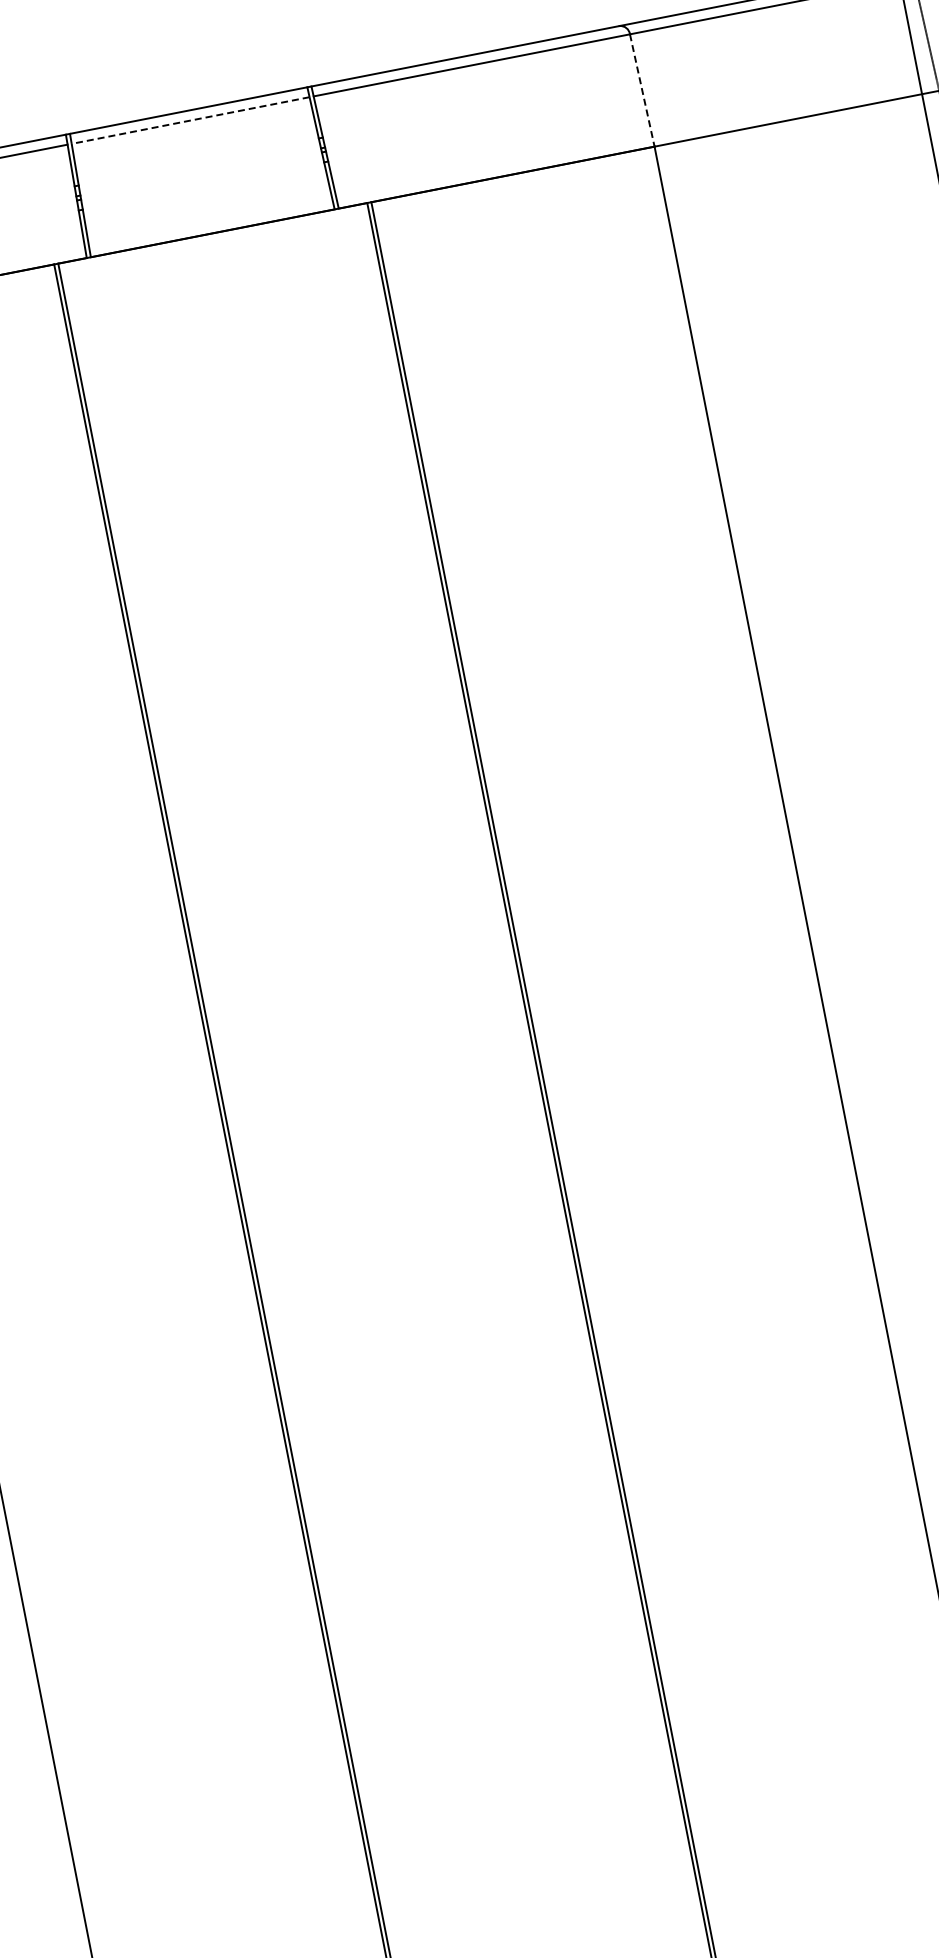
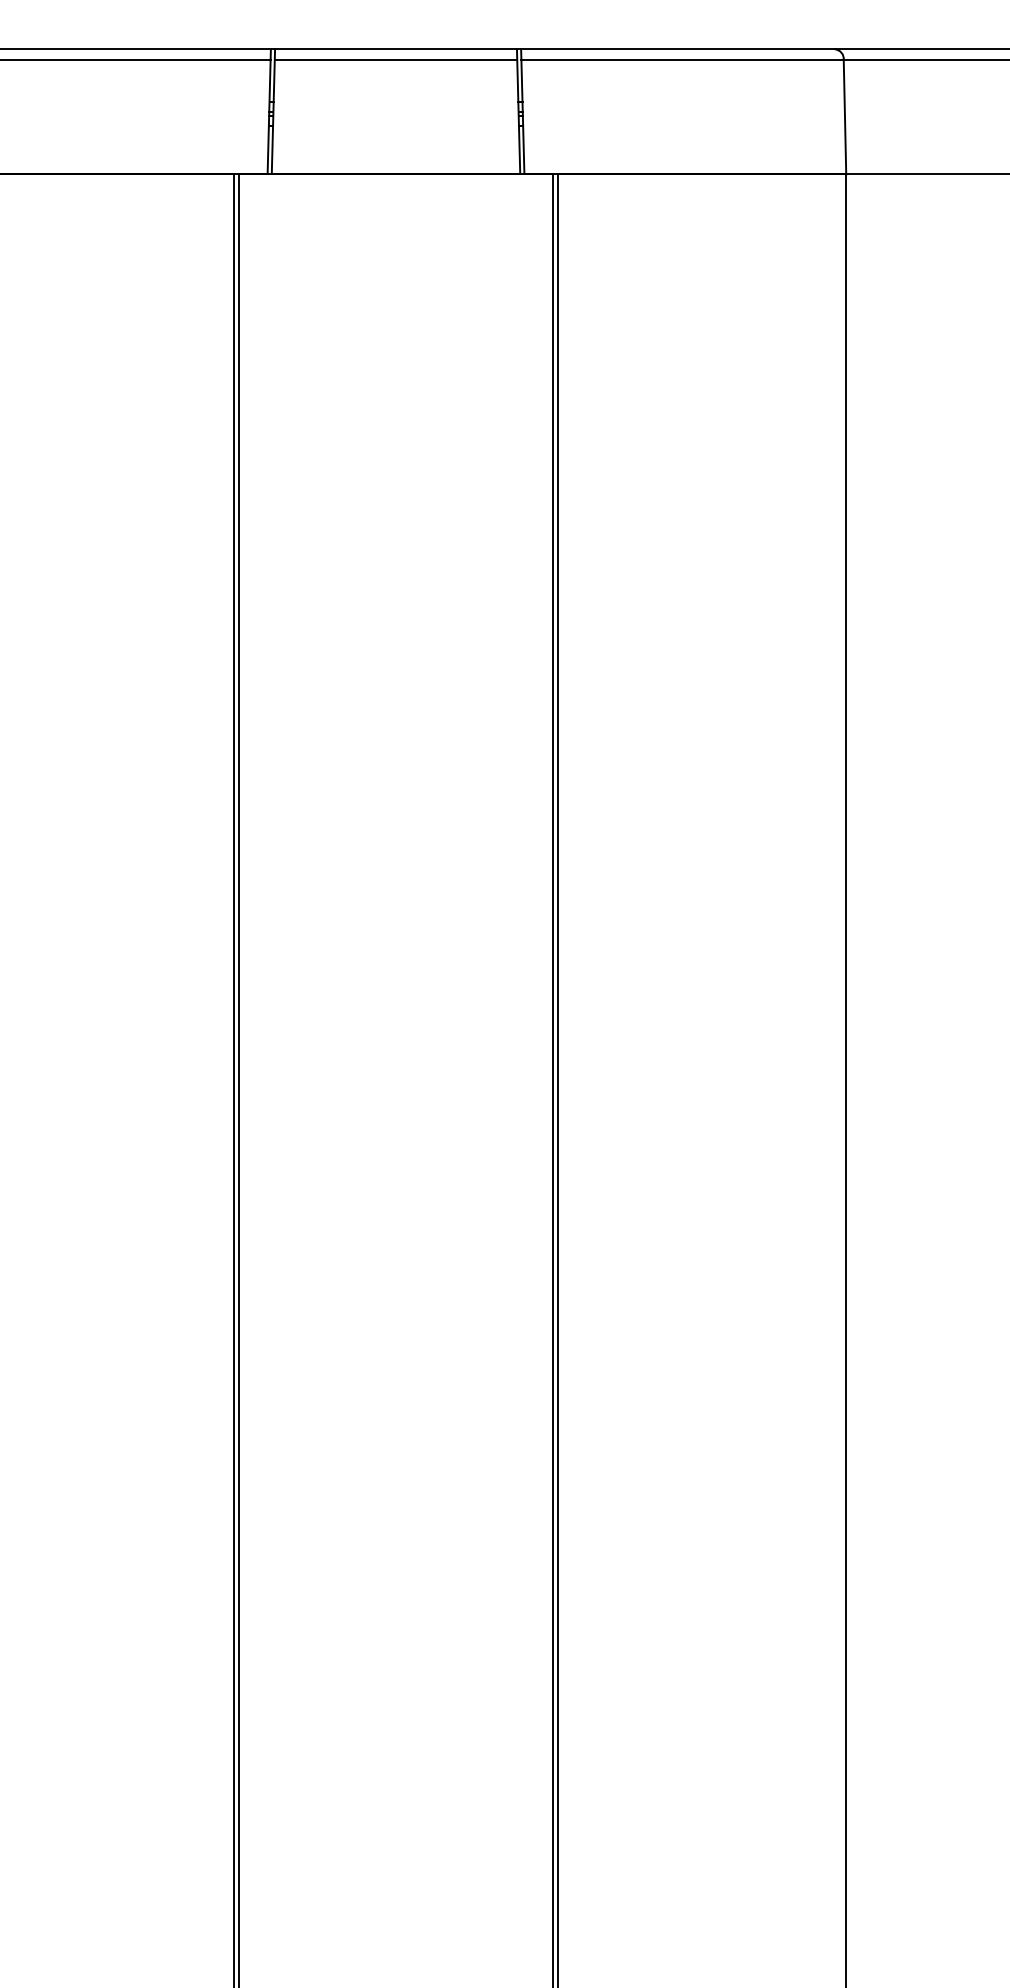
line: (642, 90) -> (845, 117), dashed -> solid
line: (190, 120) -> (395, 59), dashed -> solid

